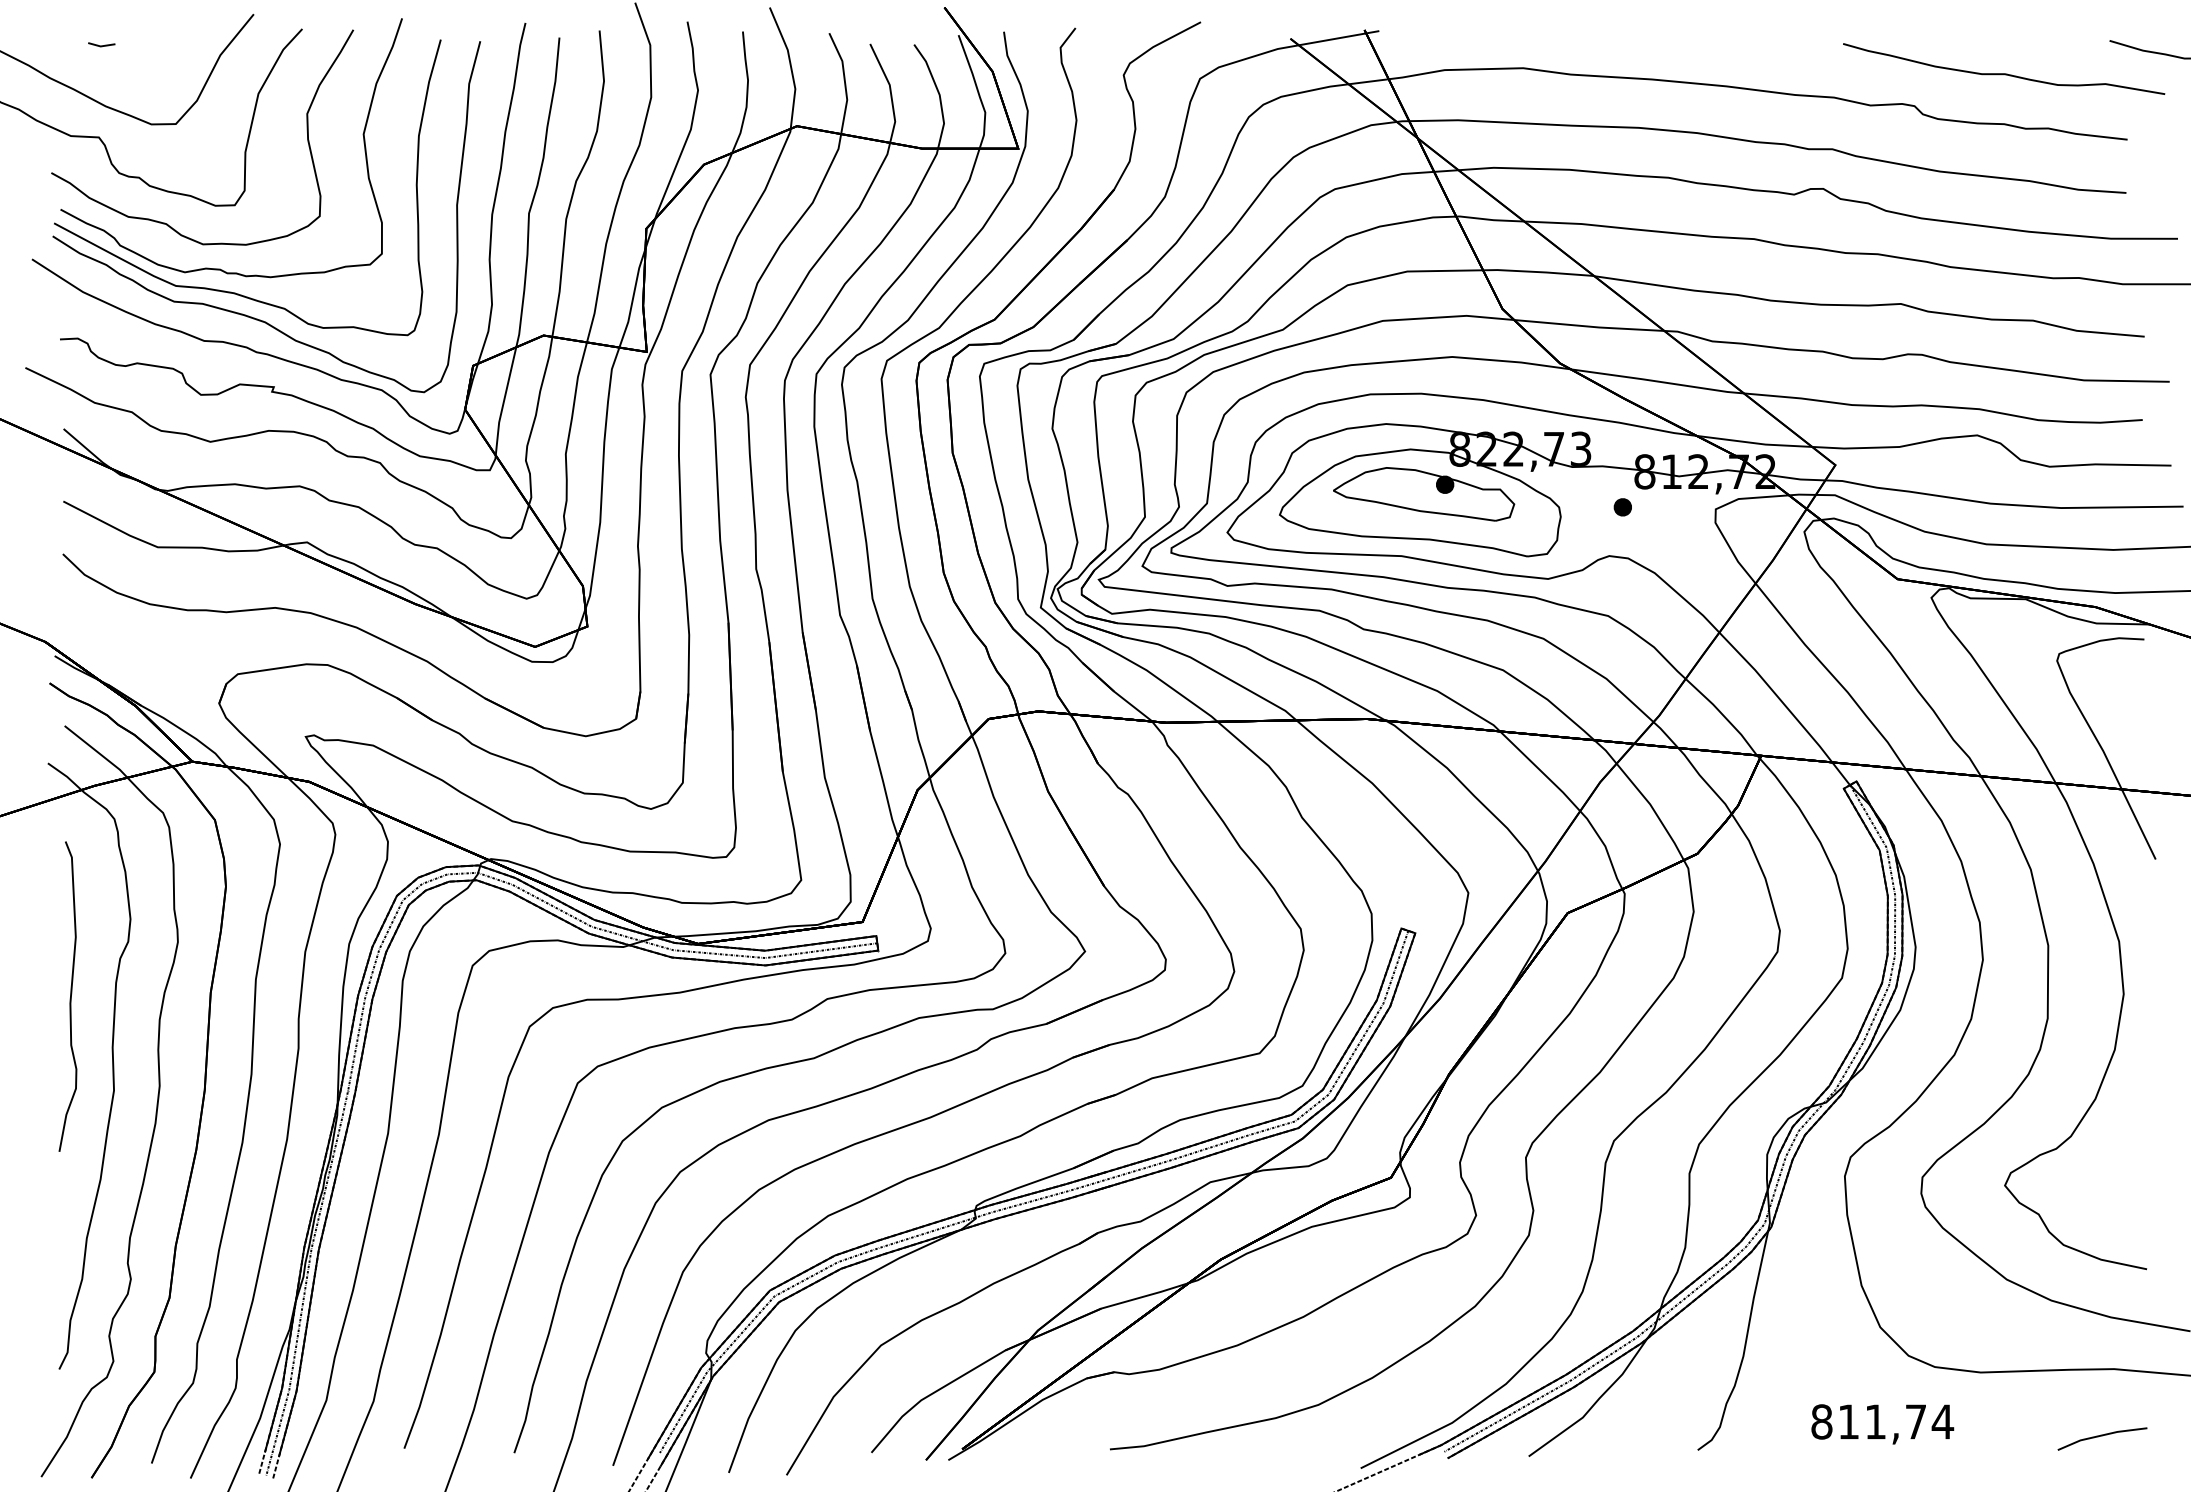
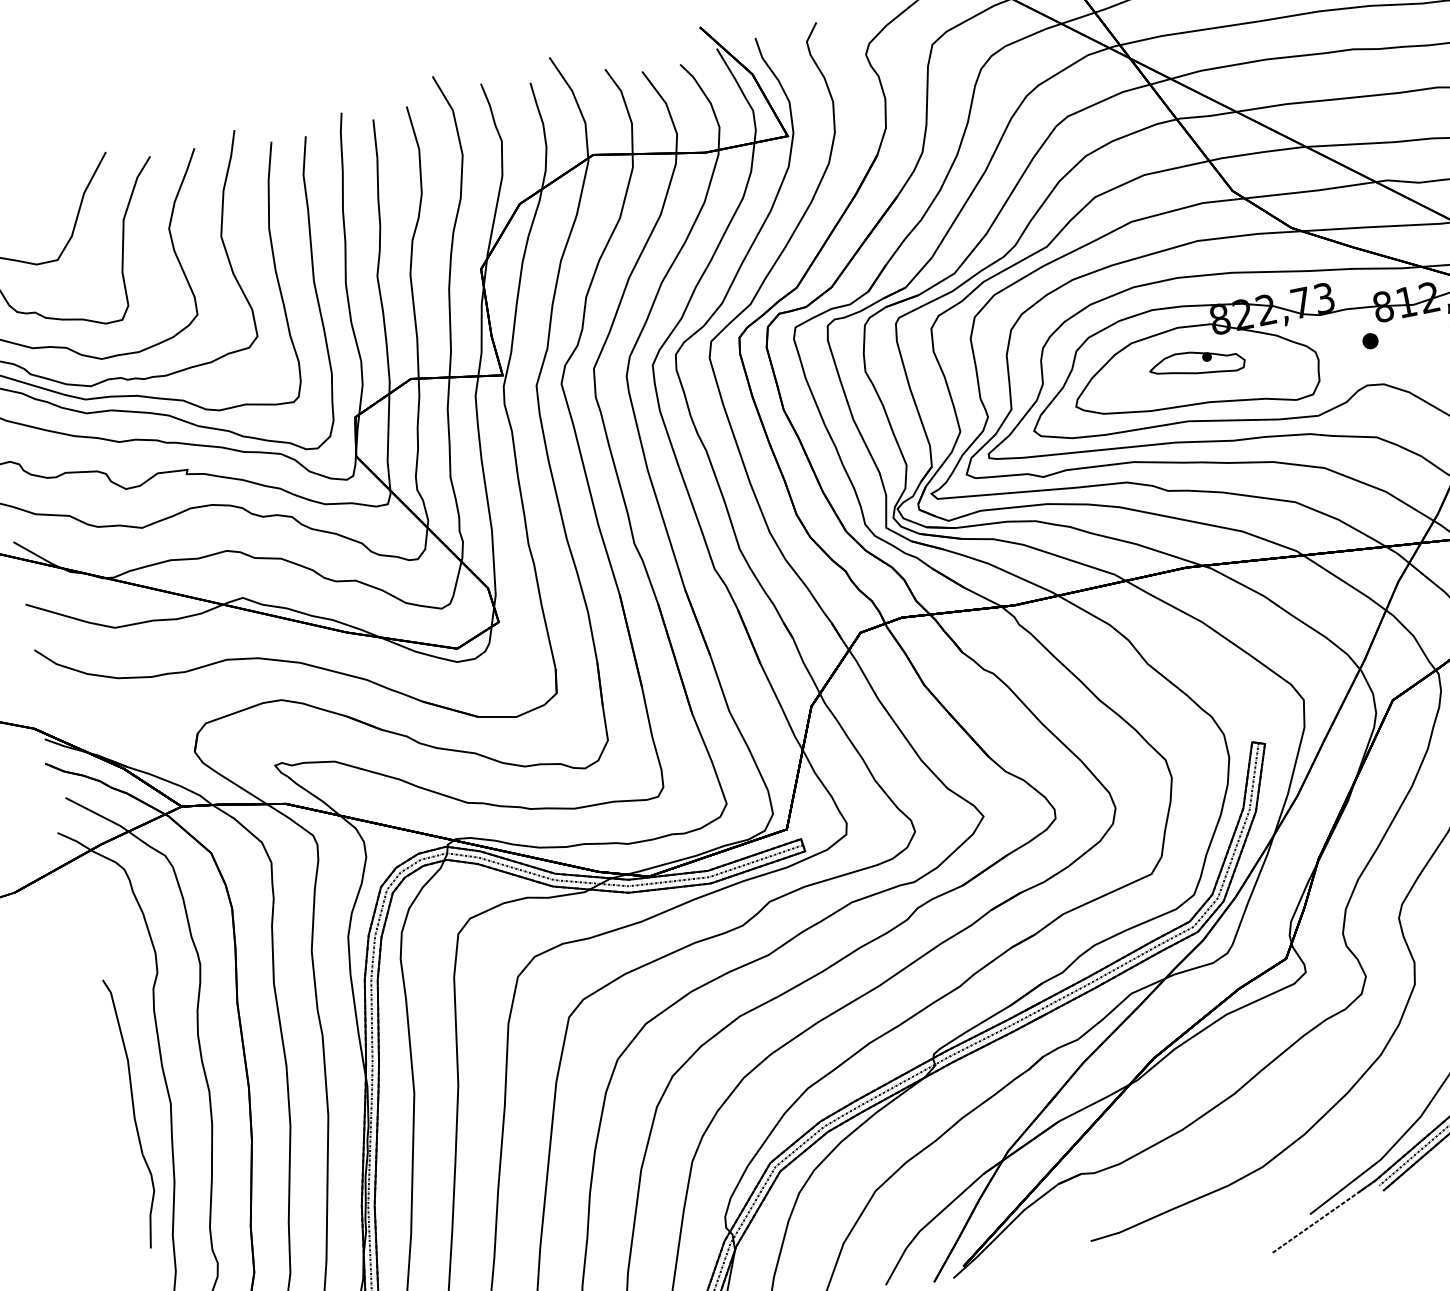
part: (1424, 494) -> (1197, 364), size x0.6
part: (67, 996) -> (131, 1113), moved

